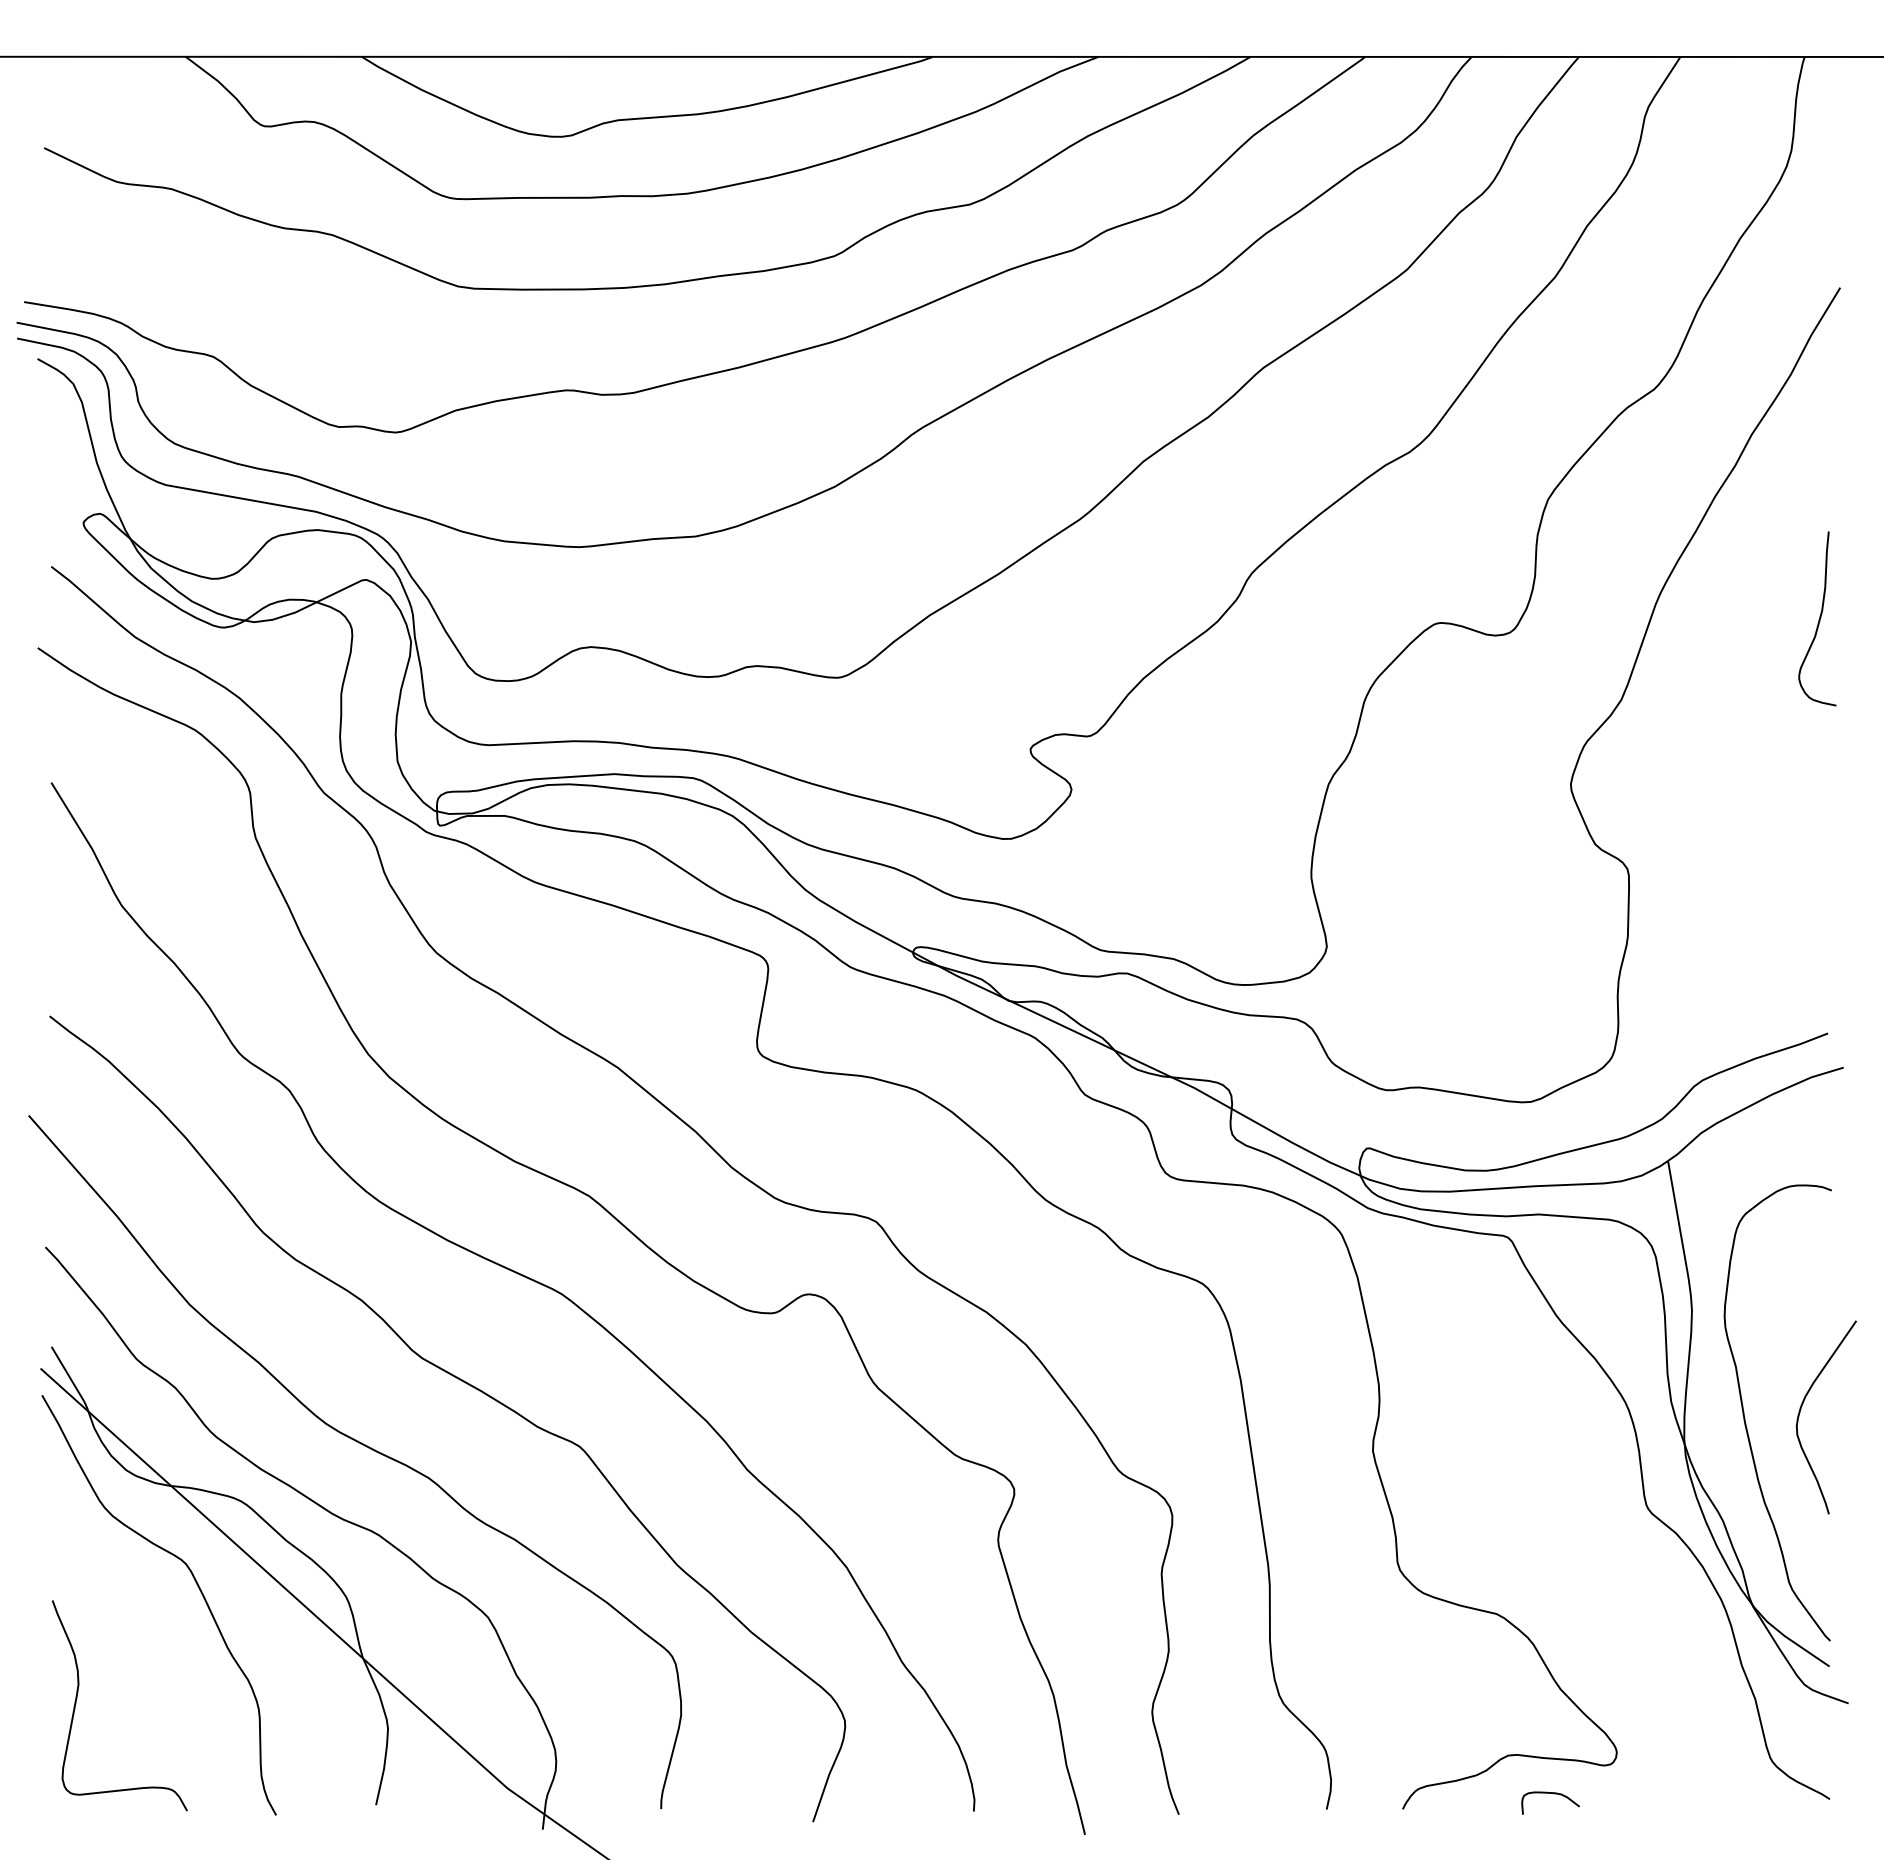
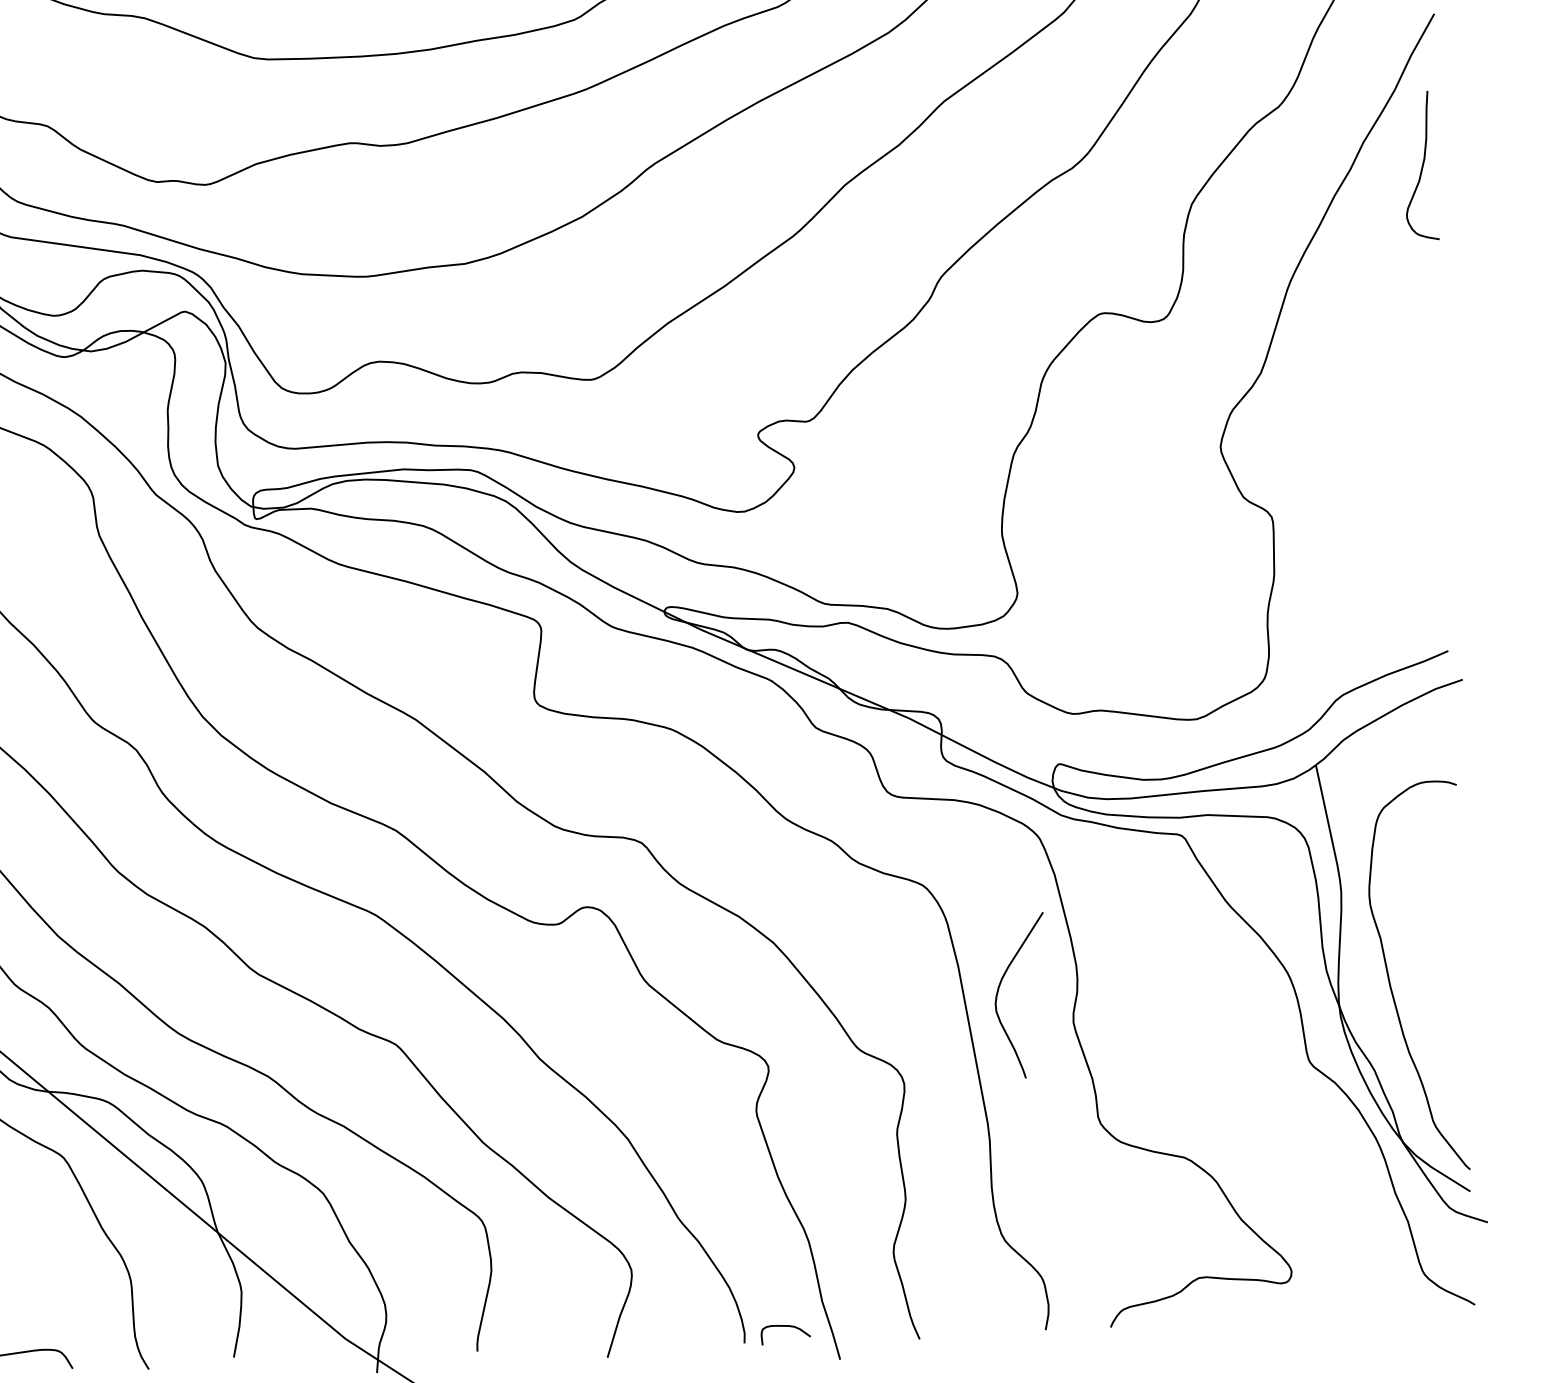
curve: (1818, 619) -> (1421, 166), moved
curve: (1801, 1409) -> (999, 989), moved
curve: (1554, 1794) -> (788, 1327), moved

